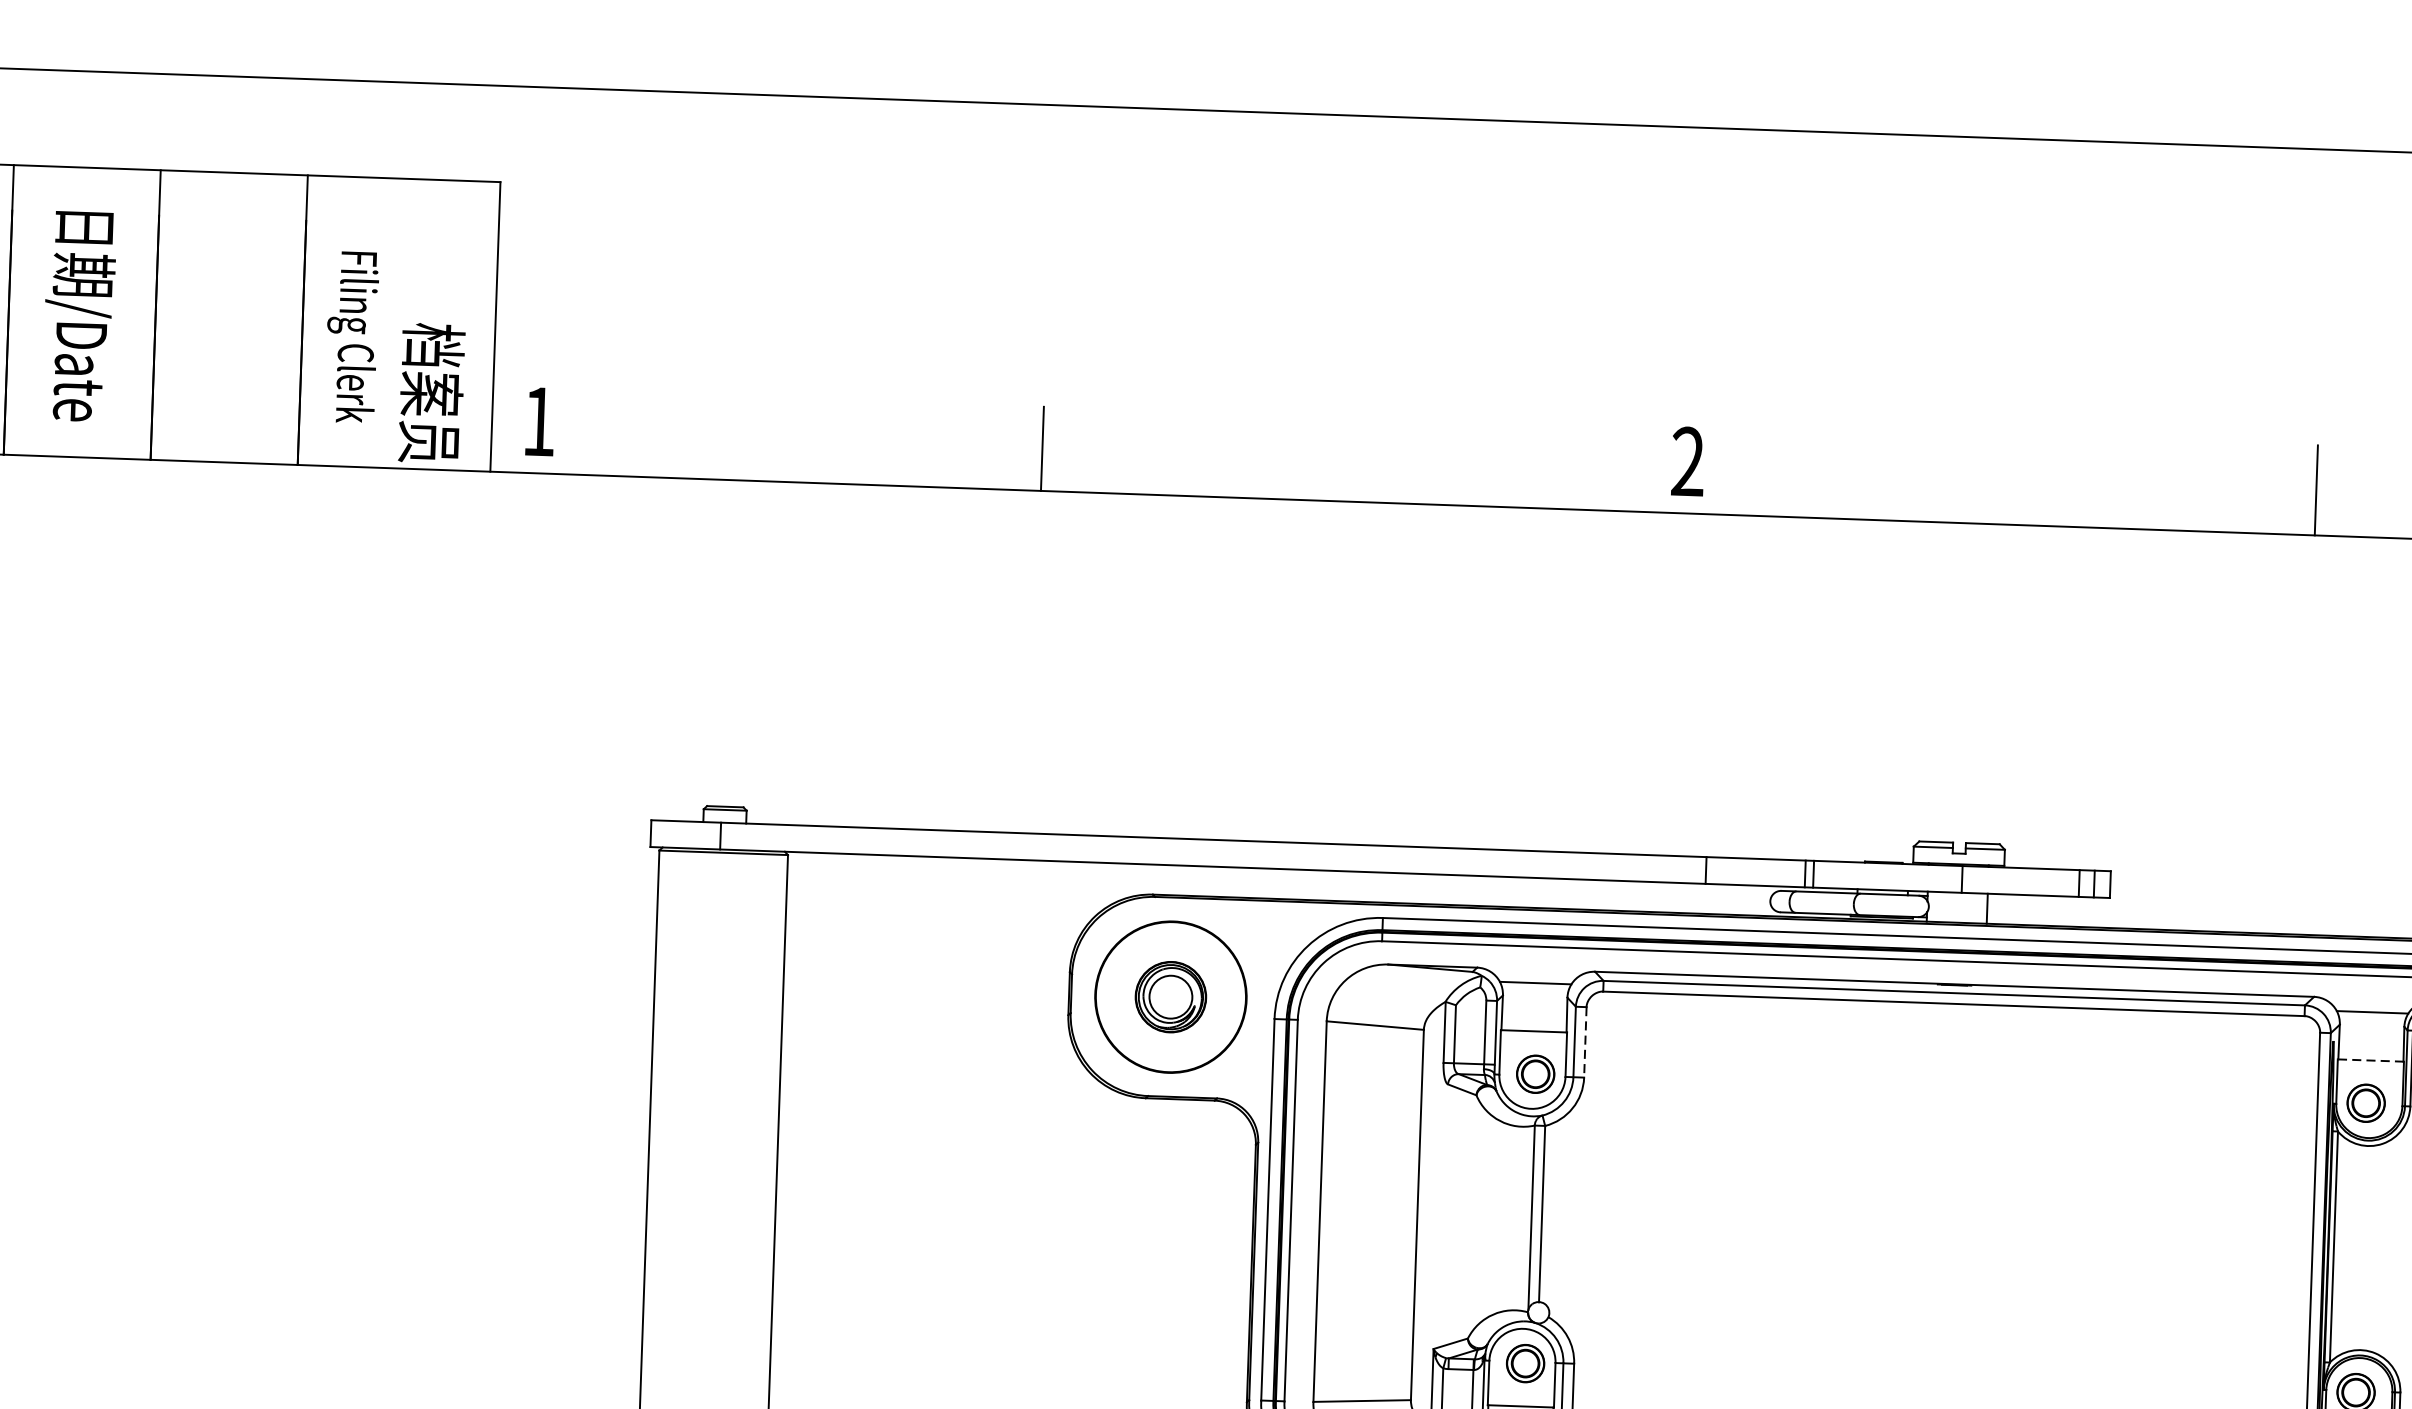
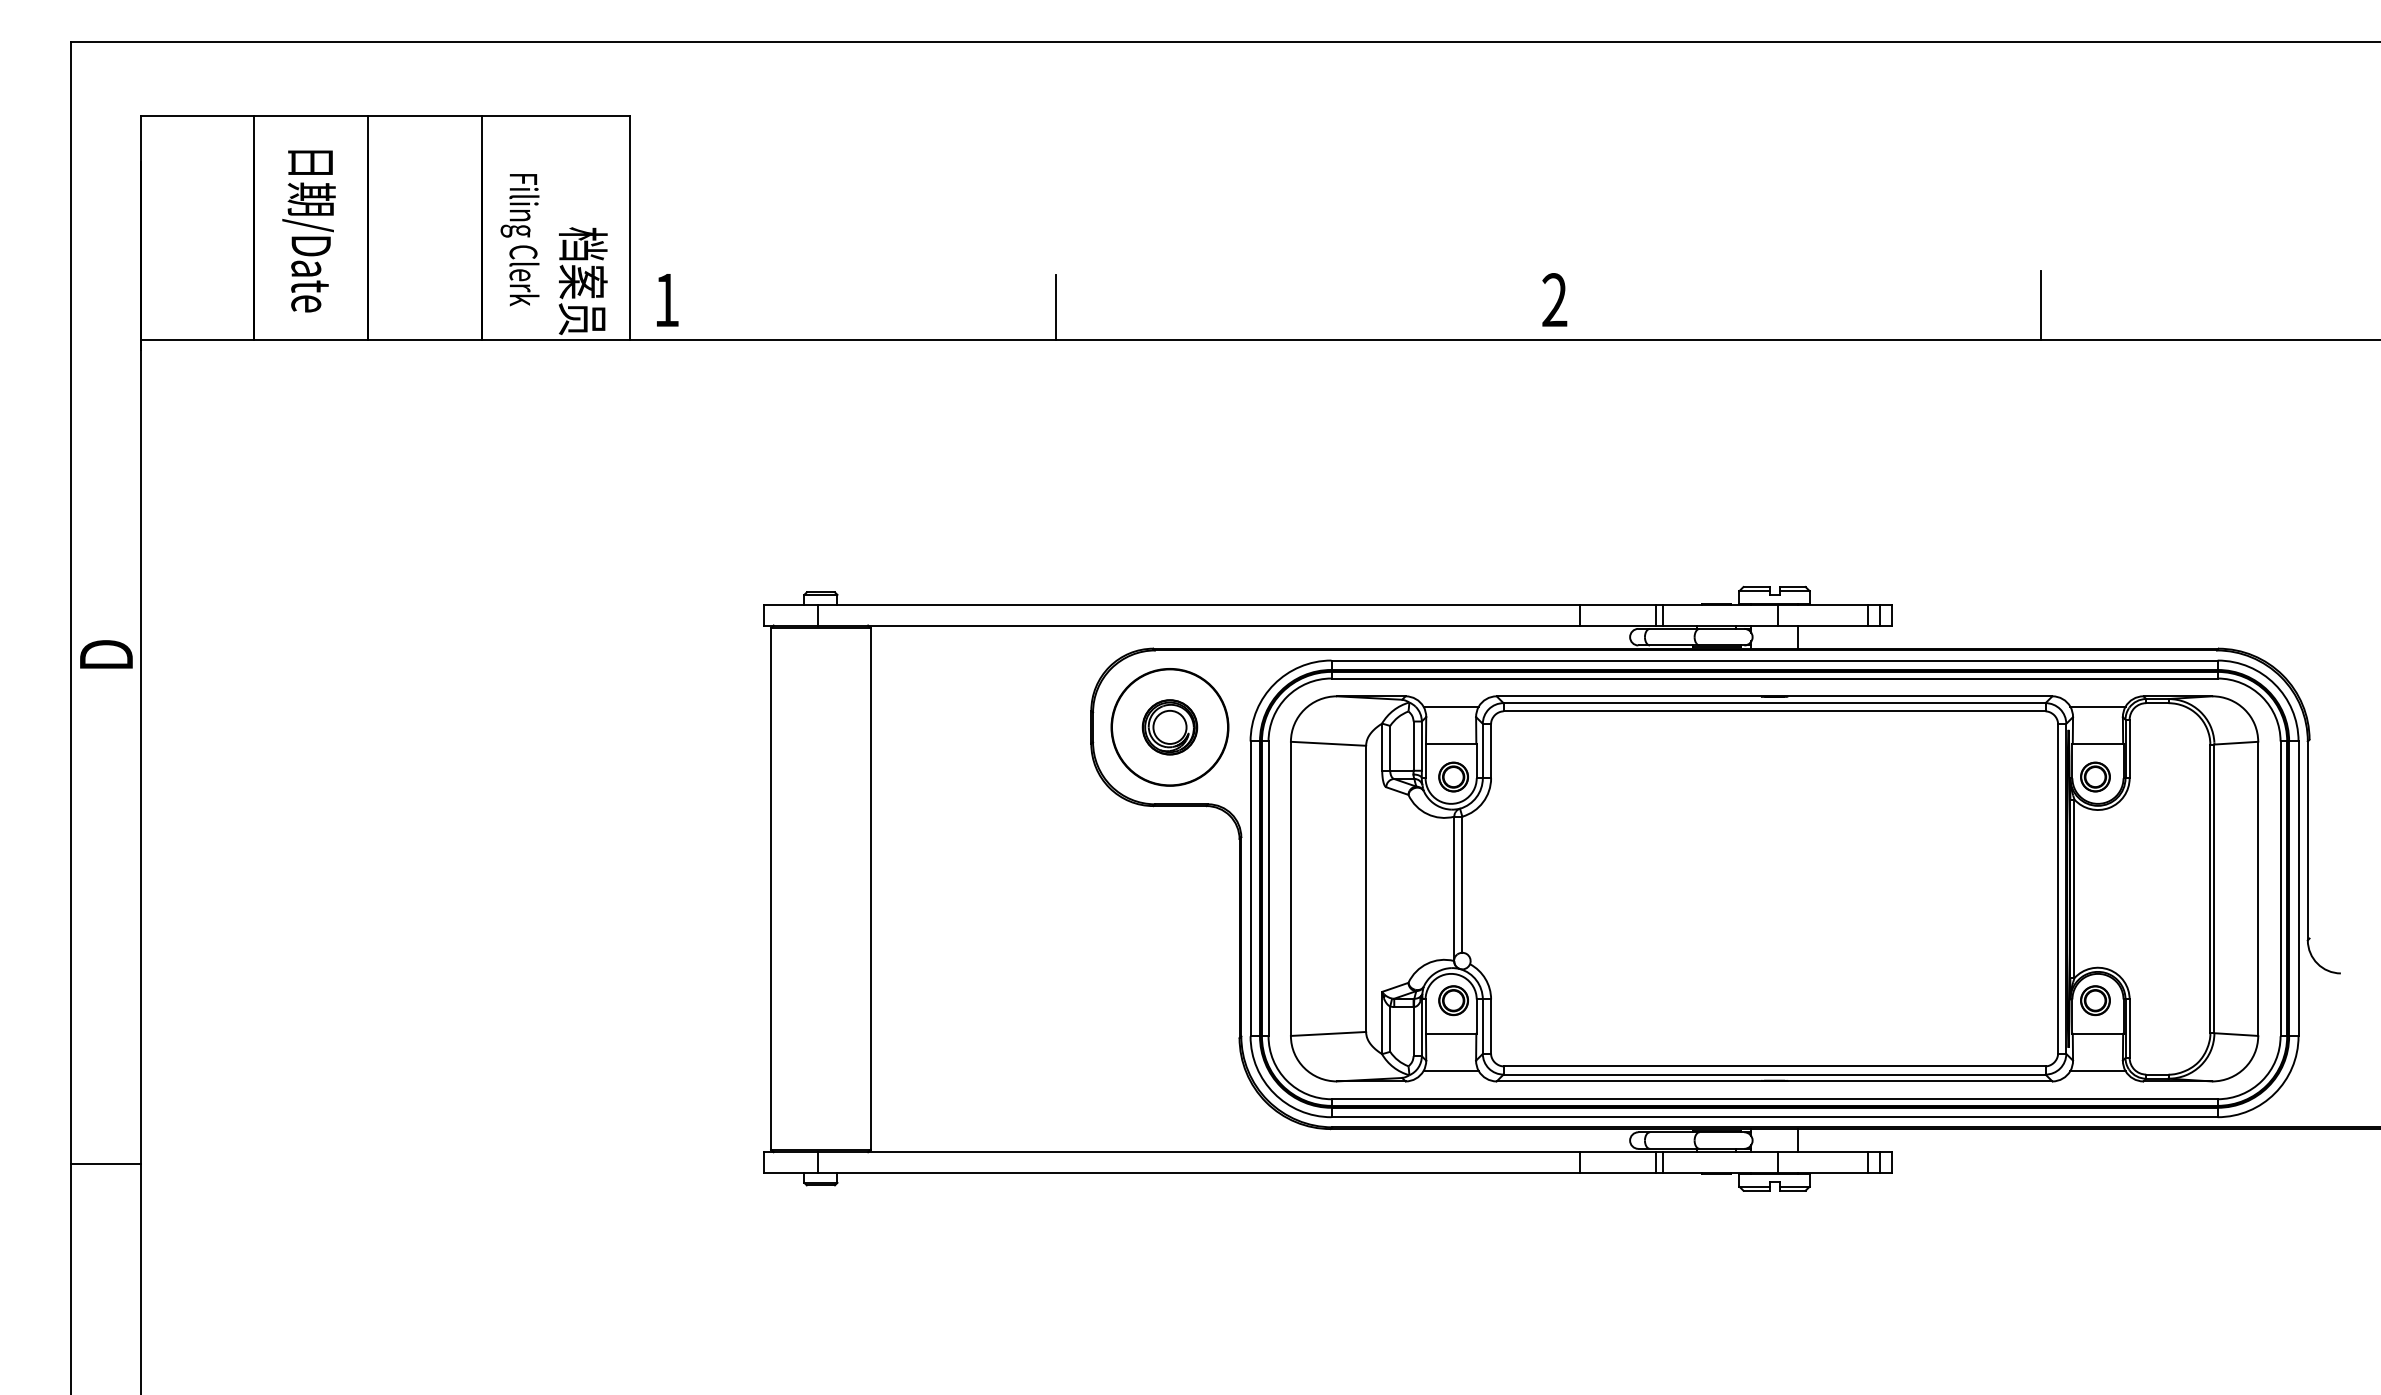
line: (1585, 1042) -> (1491, 751), dashed -> solid
line: (2370, 1059) -> (2097, 743), dashed -> solid

